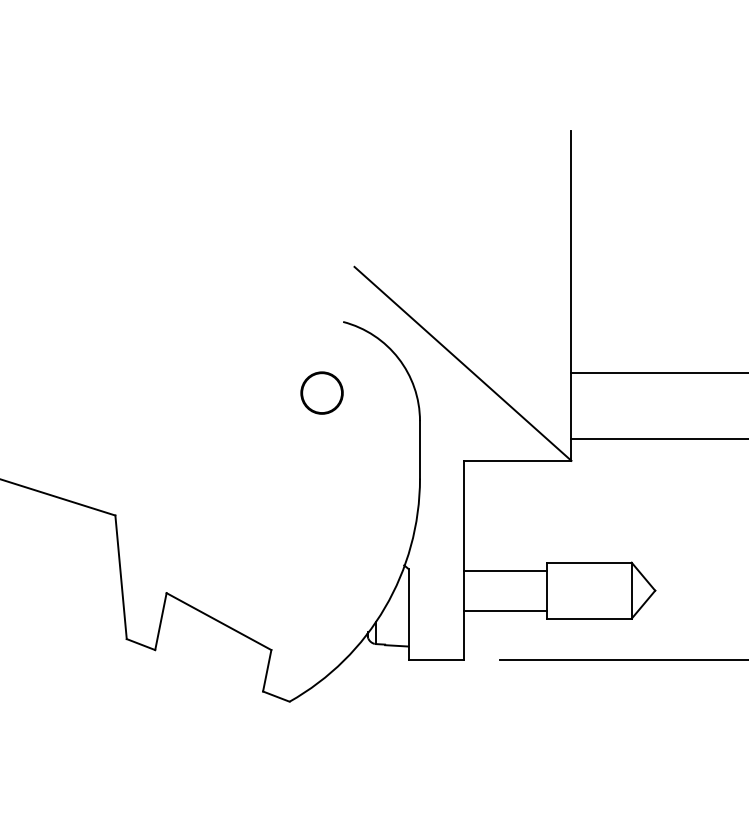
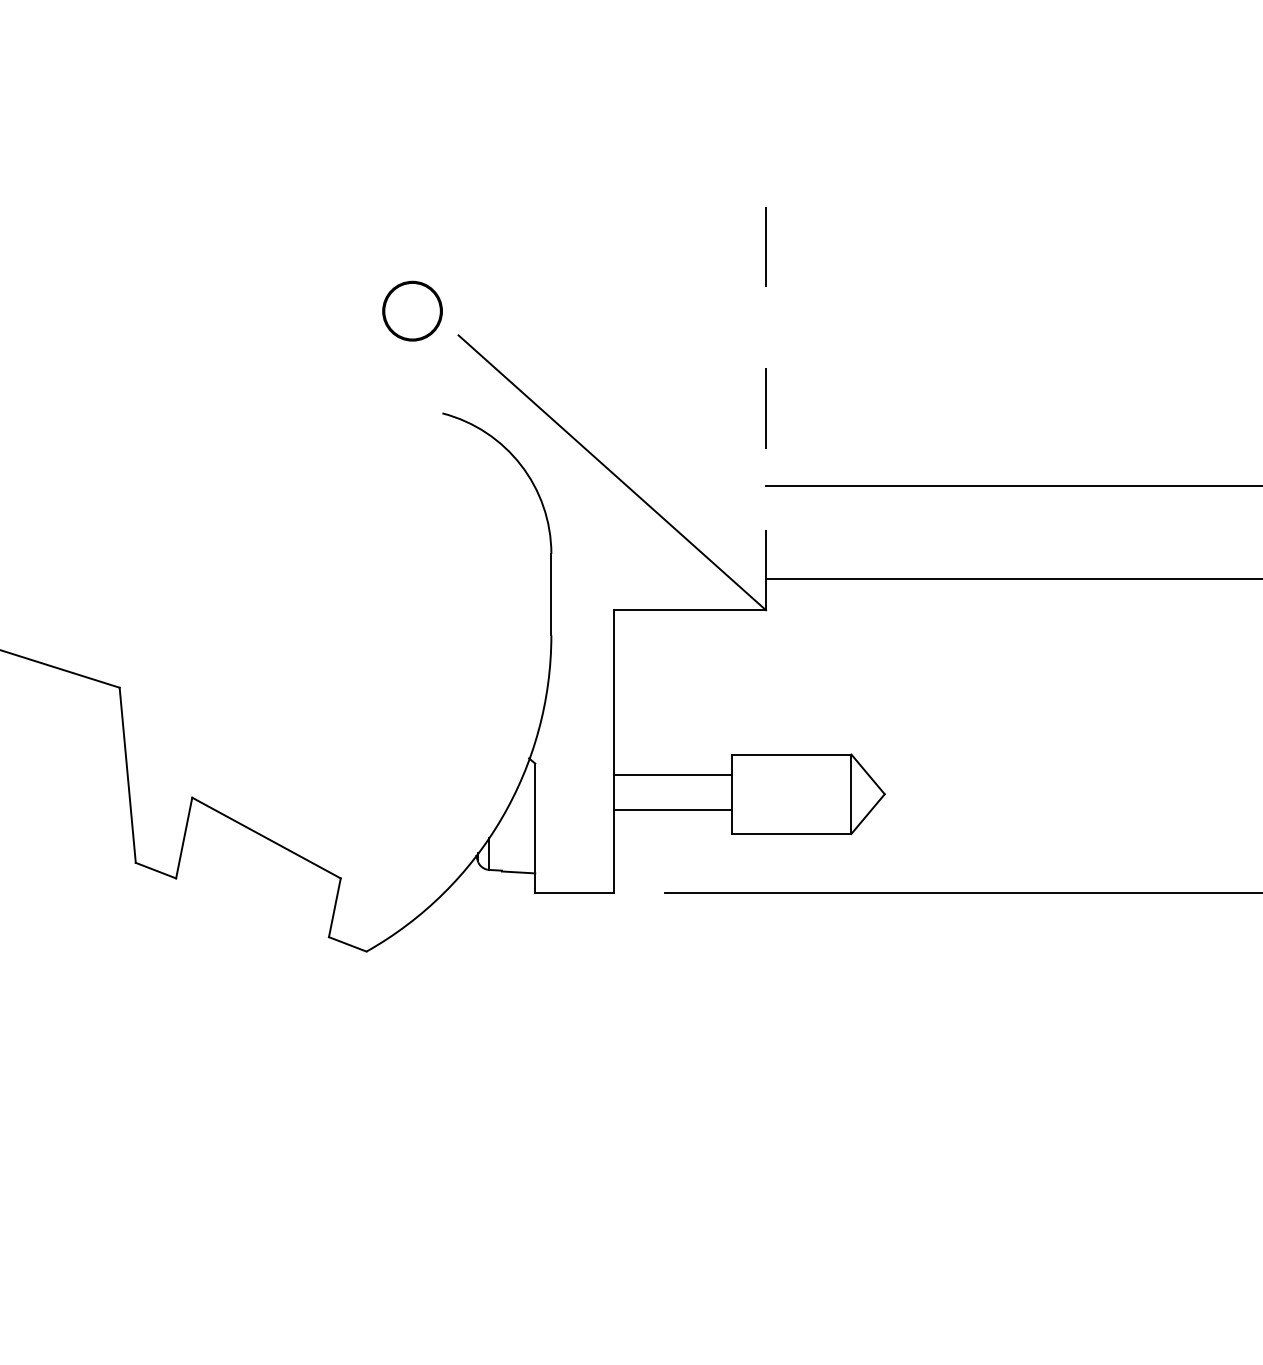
line: (571, 295) -> (766, 376), solid -> dashed
part: (322, 392) -> (412, 310), moved
line: (505, 571) -> (672, 810), moved
line: (505, 610) -> (672, 774), moved

